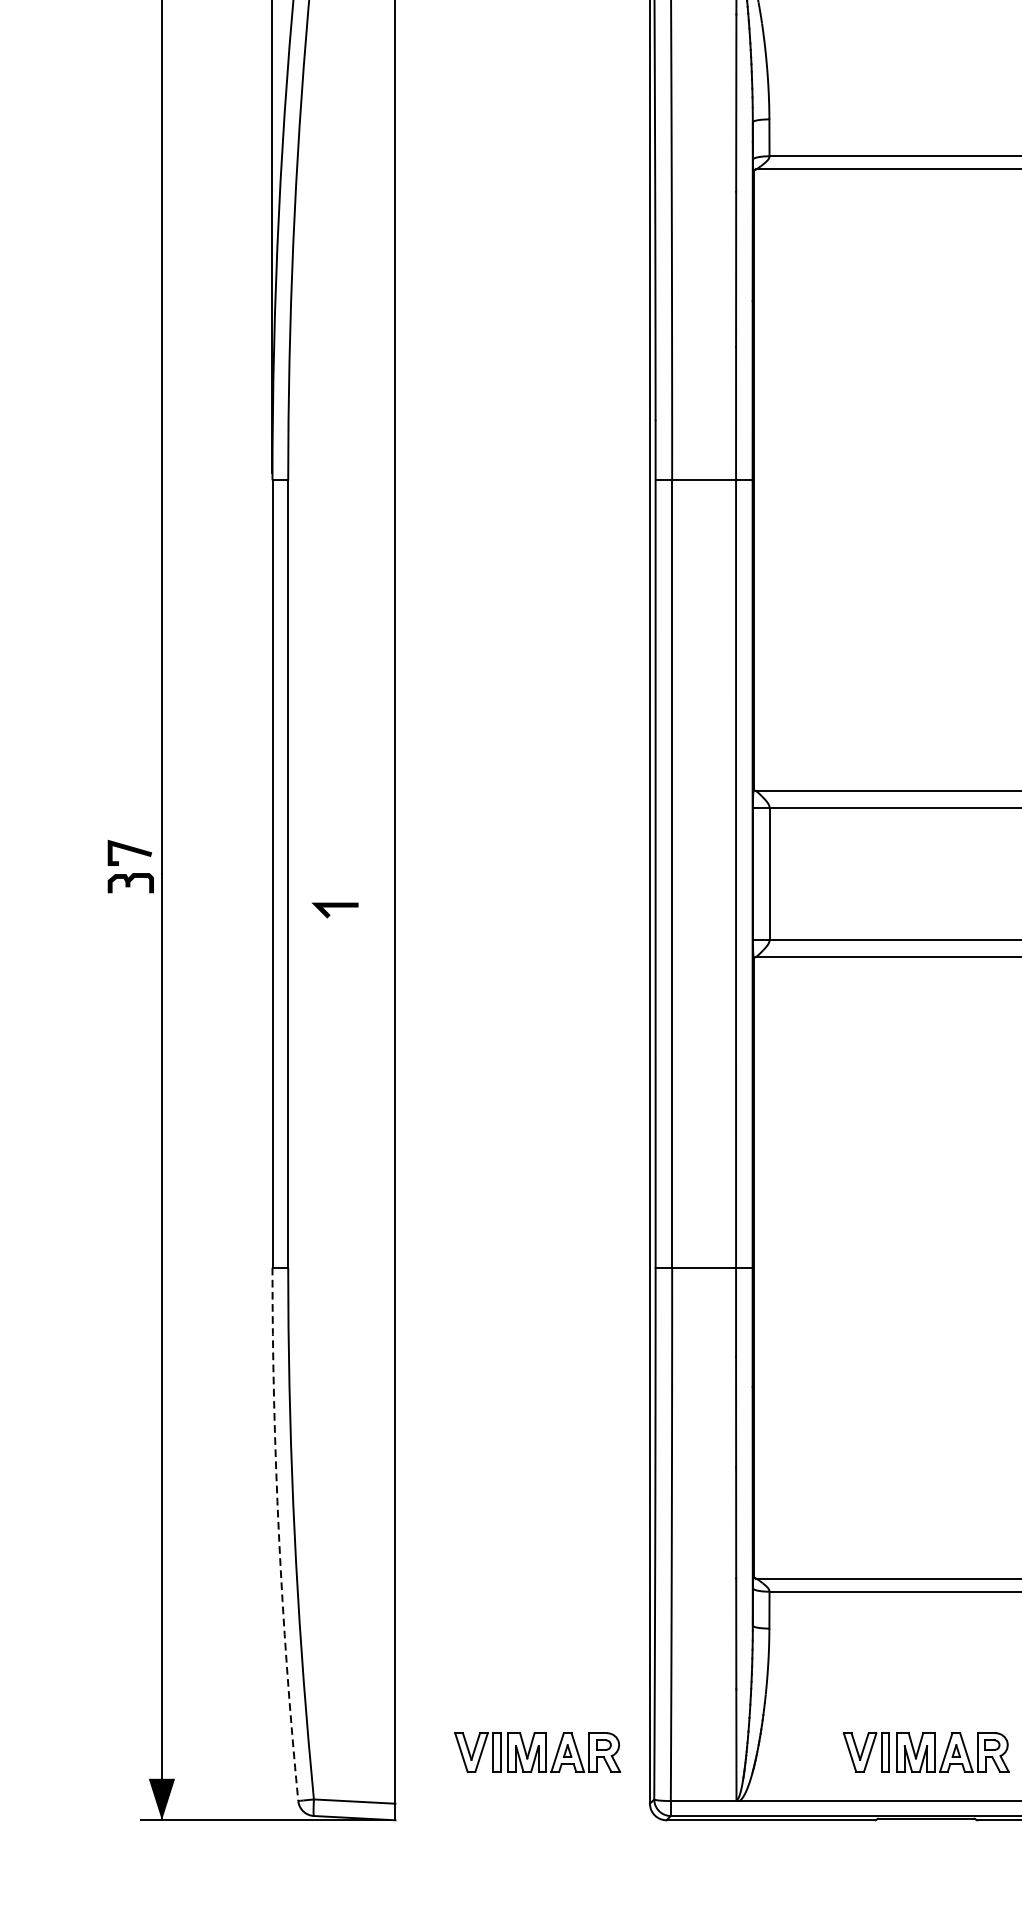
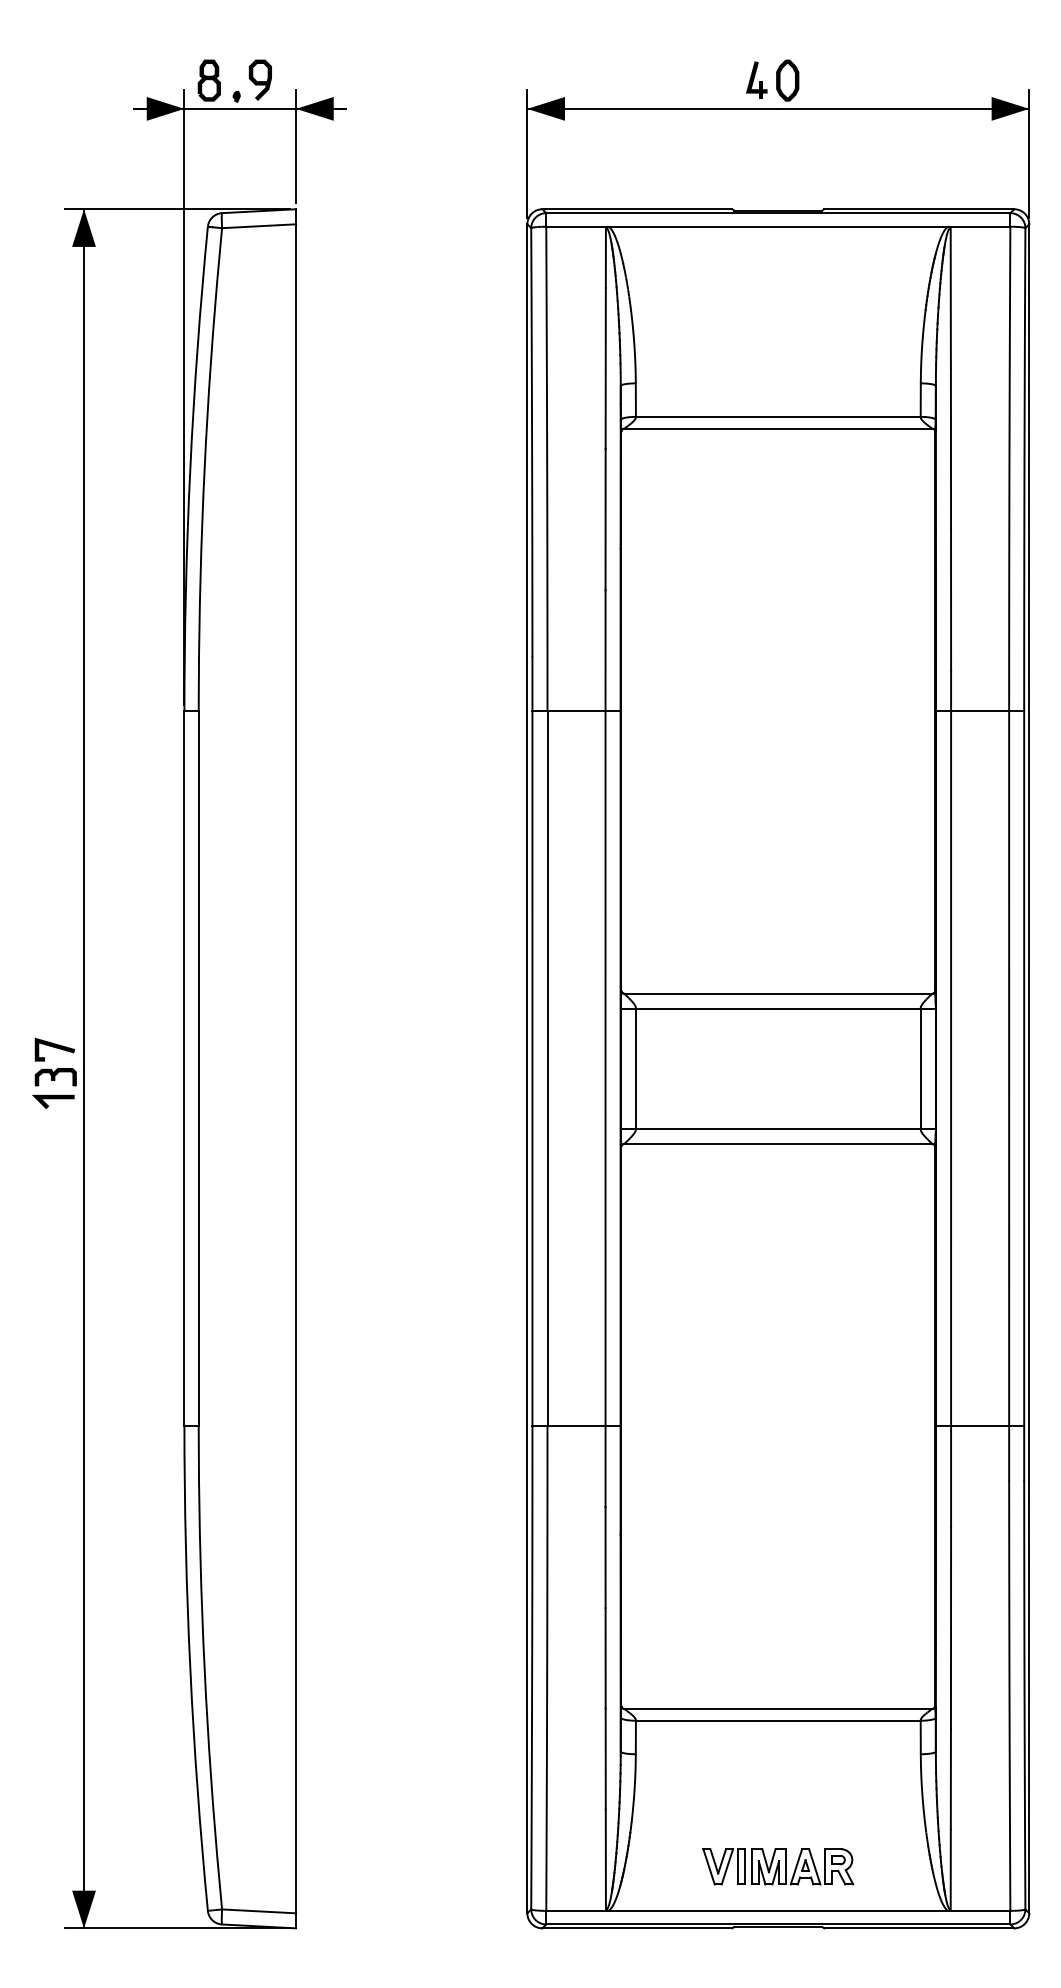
line: (335, 907) -> (53, 1099), moved
arc: (279, 1534) -> (190, 1668), dashed -> solid
part: (537, 1752) -> (425, 1866), removed

